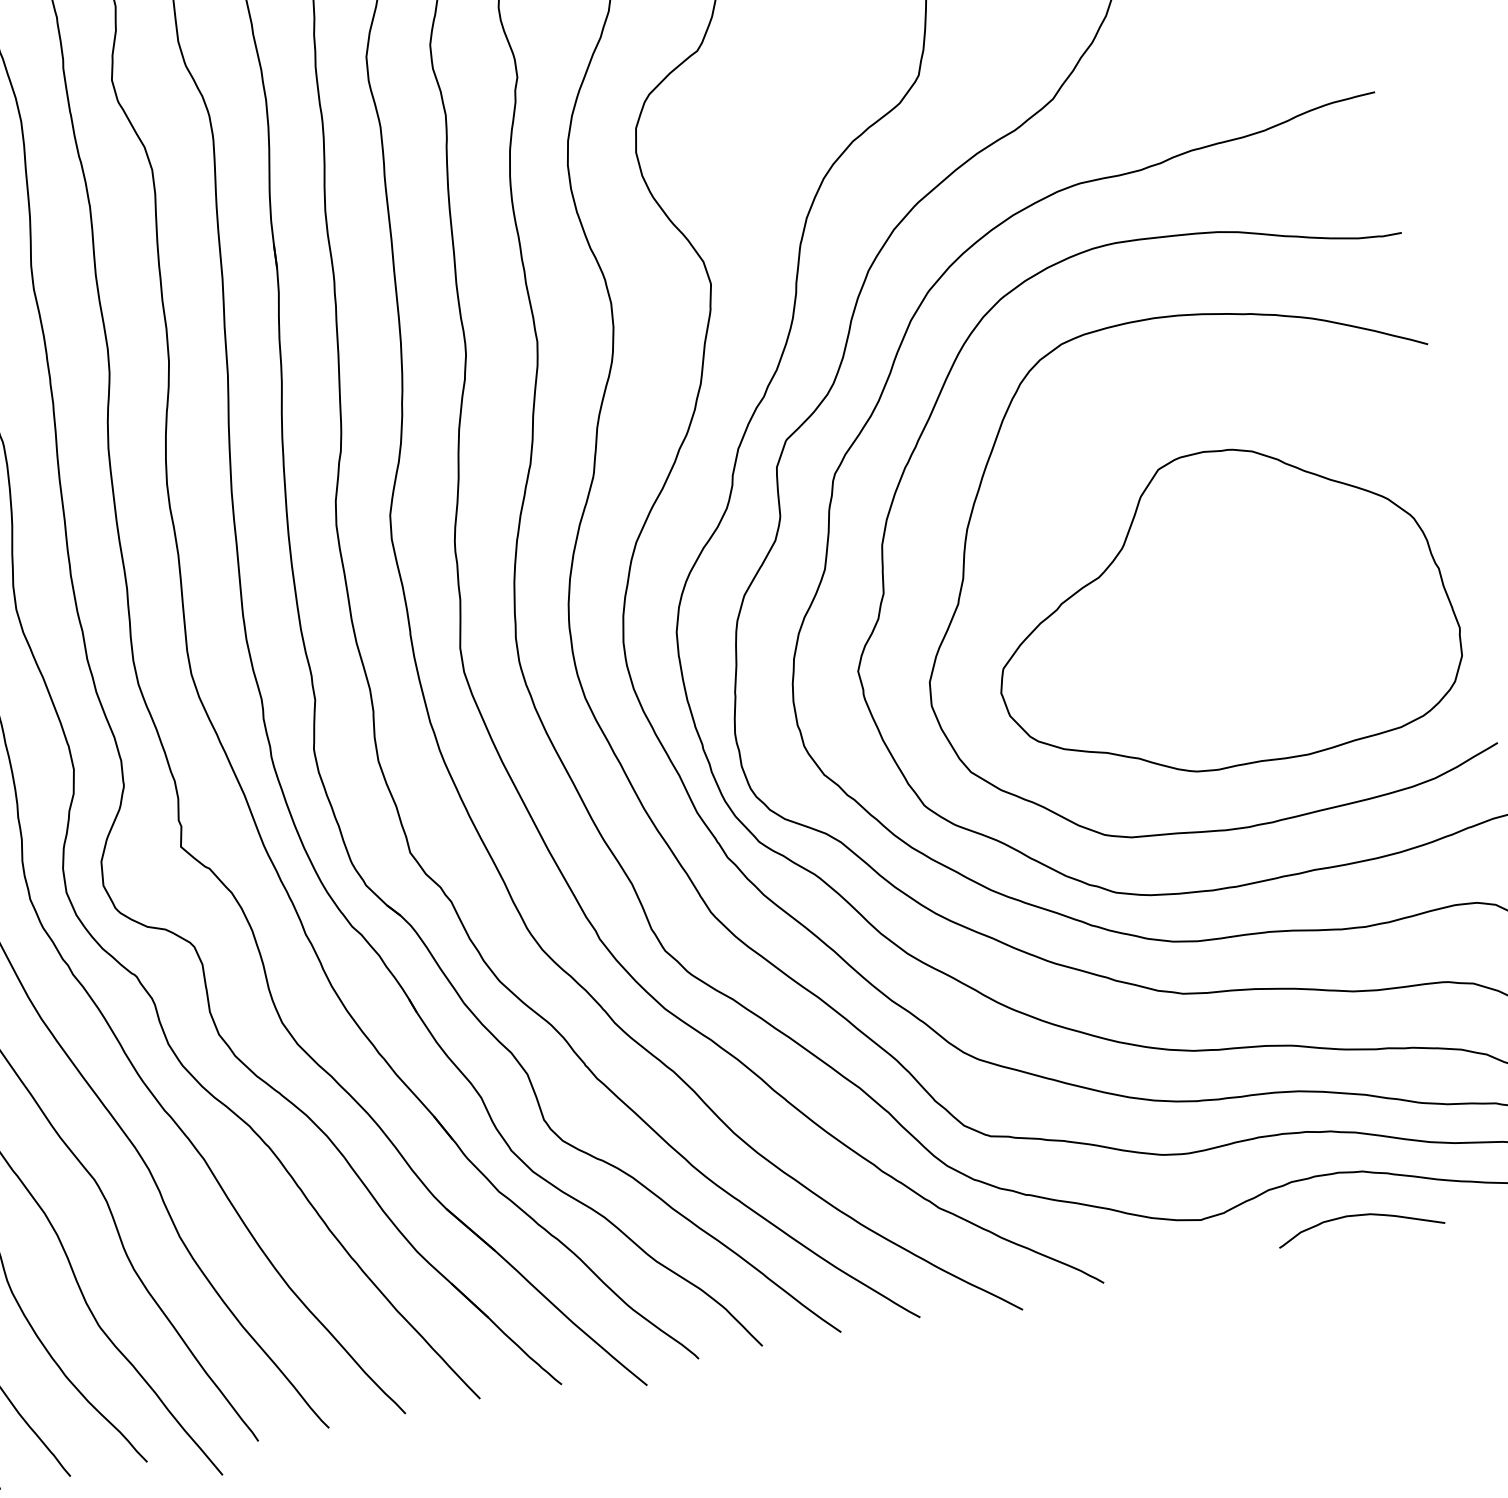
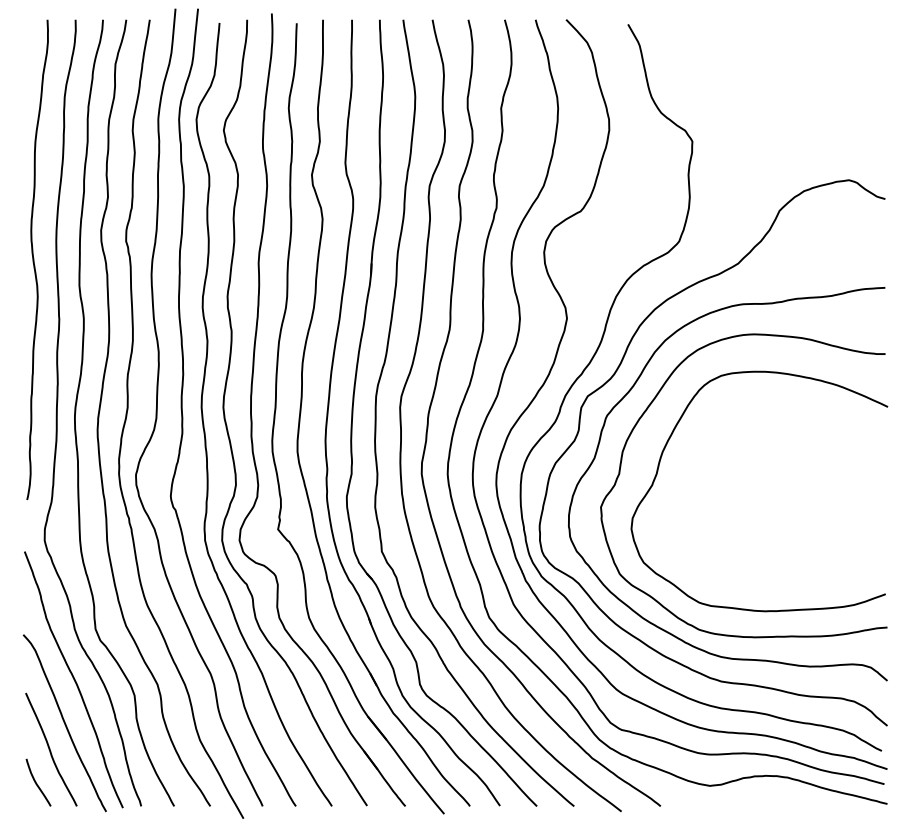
part: (1221, 610) -> (771, 510), removed
curve: (1359, 1217) -> (782, 798), removed

